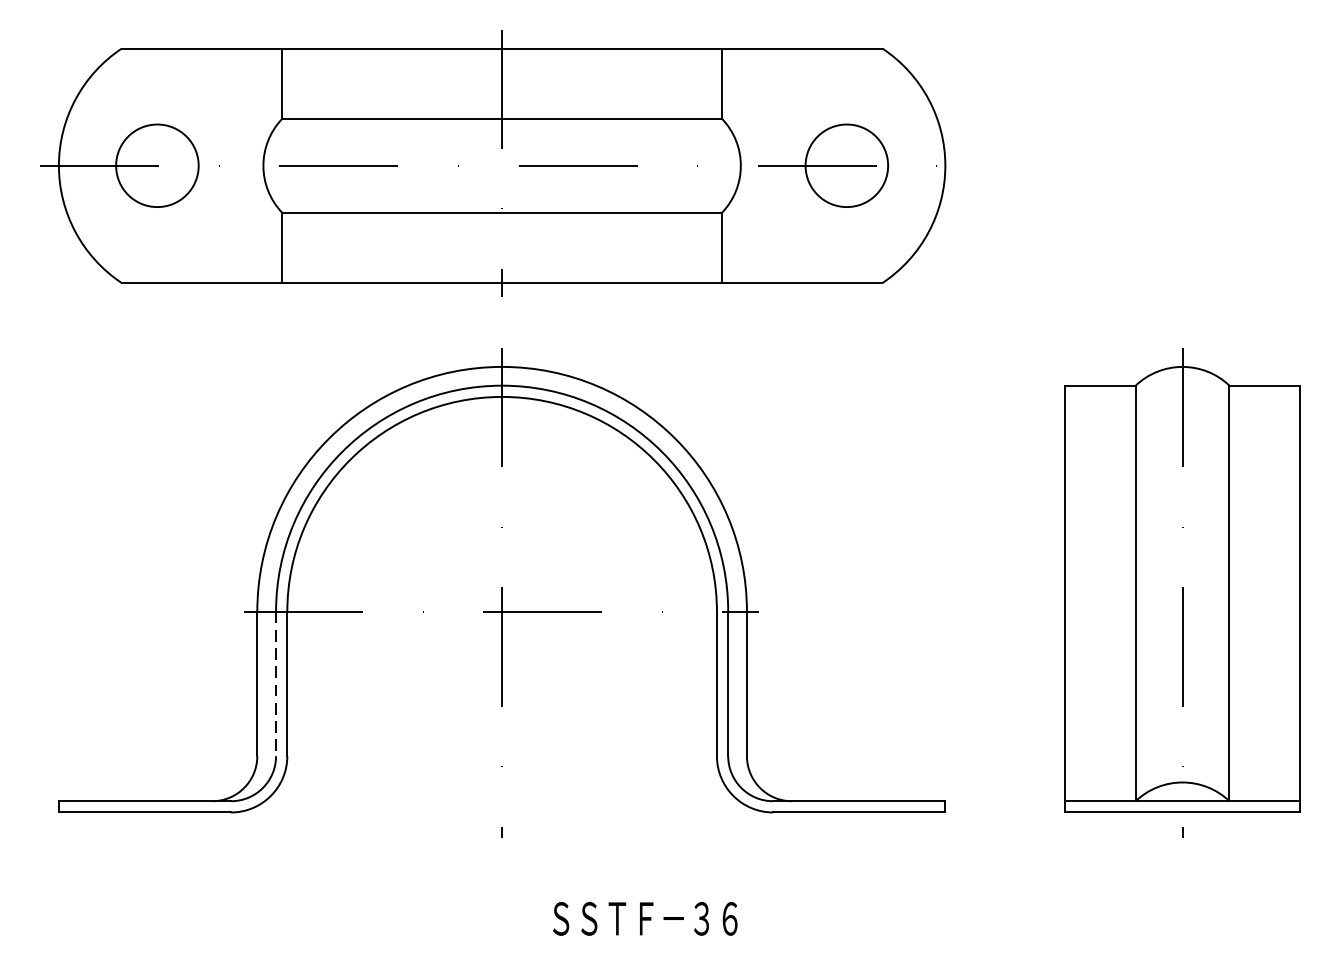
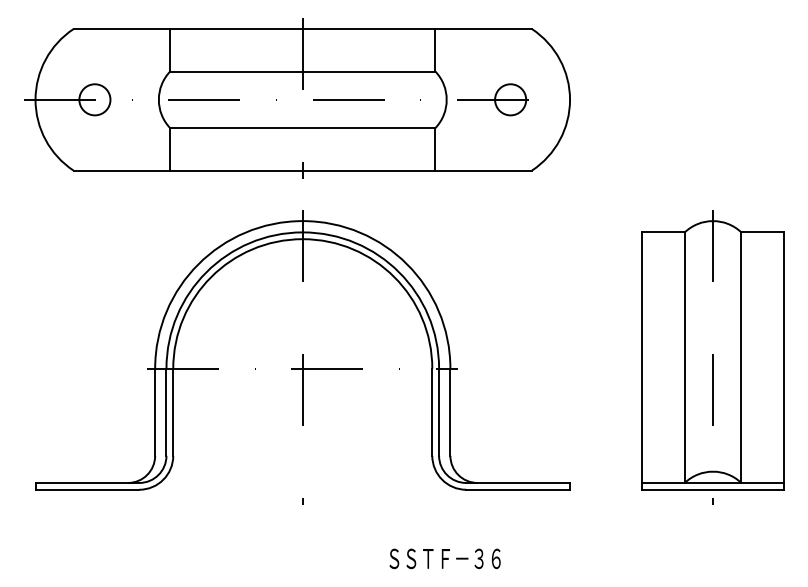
circle: (156, 165) -> (94, 99), size x0.62
circle: (846, 165) -> (510, 99), size x0.62
line: (276, 684) -> (166, 412), dashed -> solid
text: (644, 918) -> (444, 558), moved

